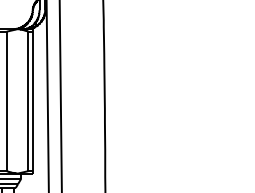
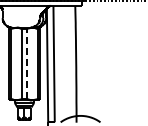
line: (5, 100) -> (26, 63), solid -> dashed

